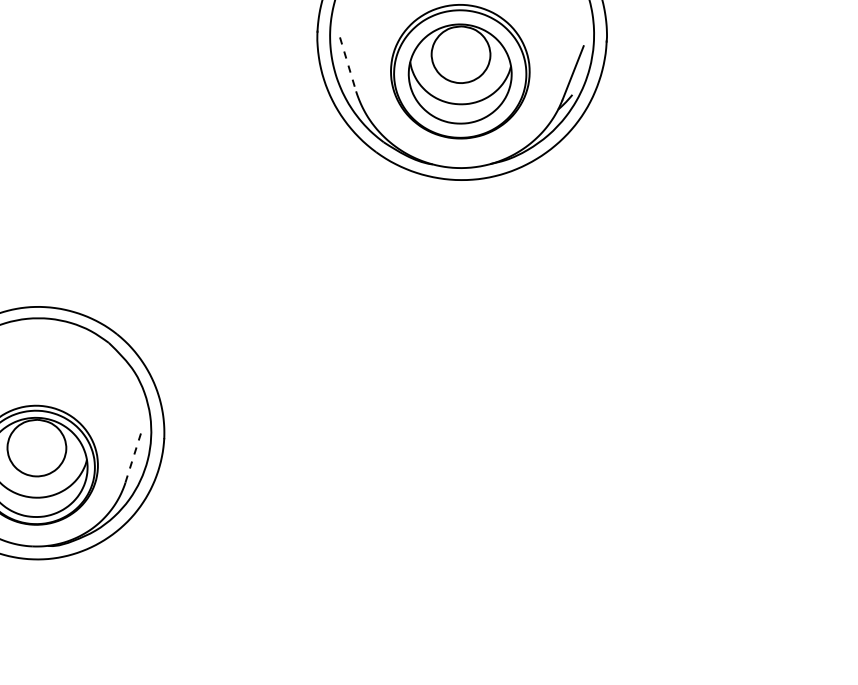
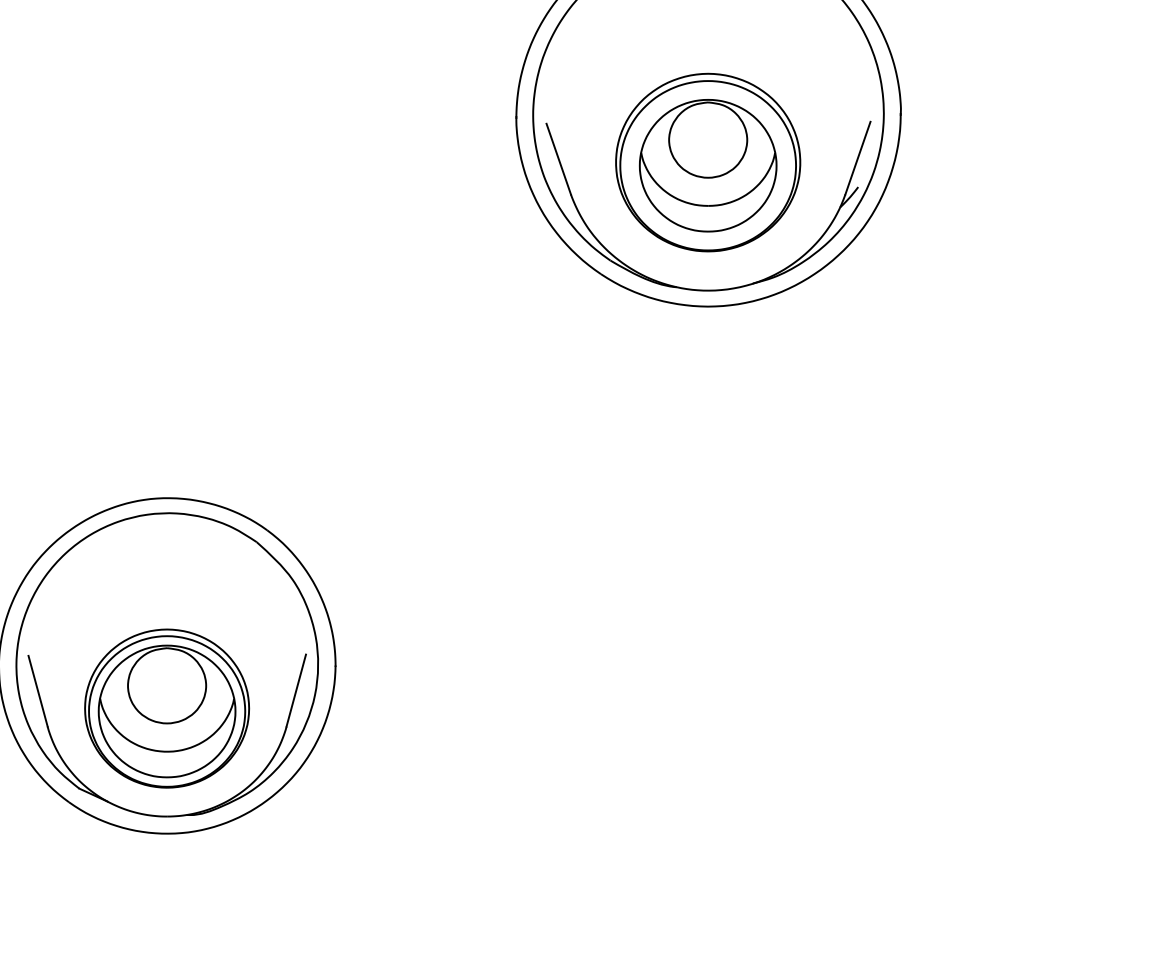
line: (347, 64) -> (558, 159), dashed -> solid
line: (134, 455) -> (296, 690), dashed -> solid

